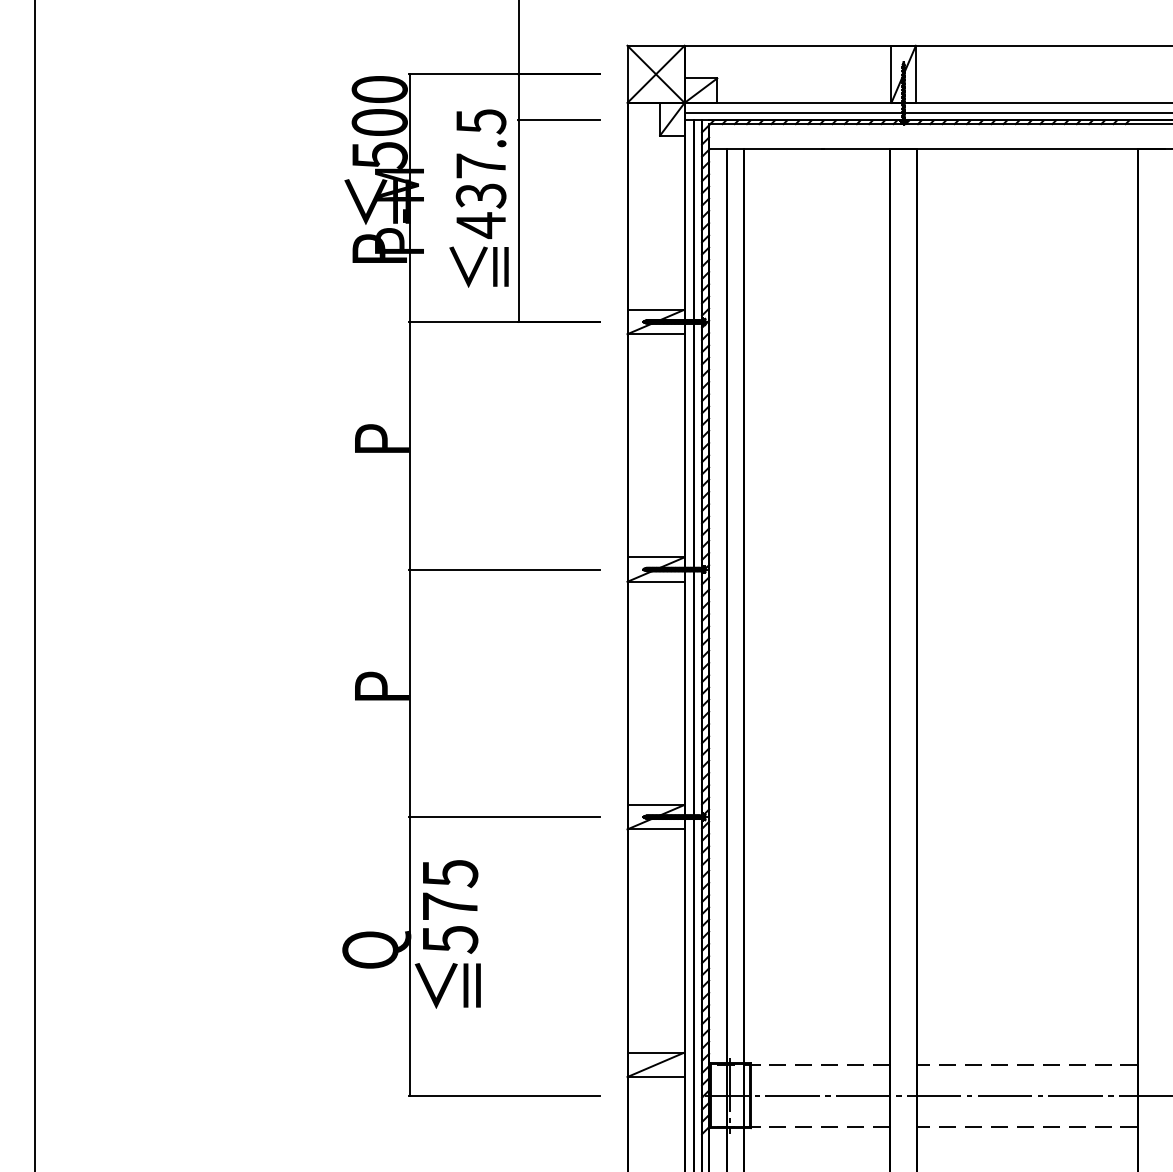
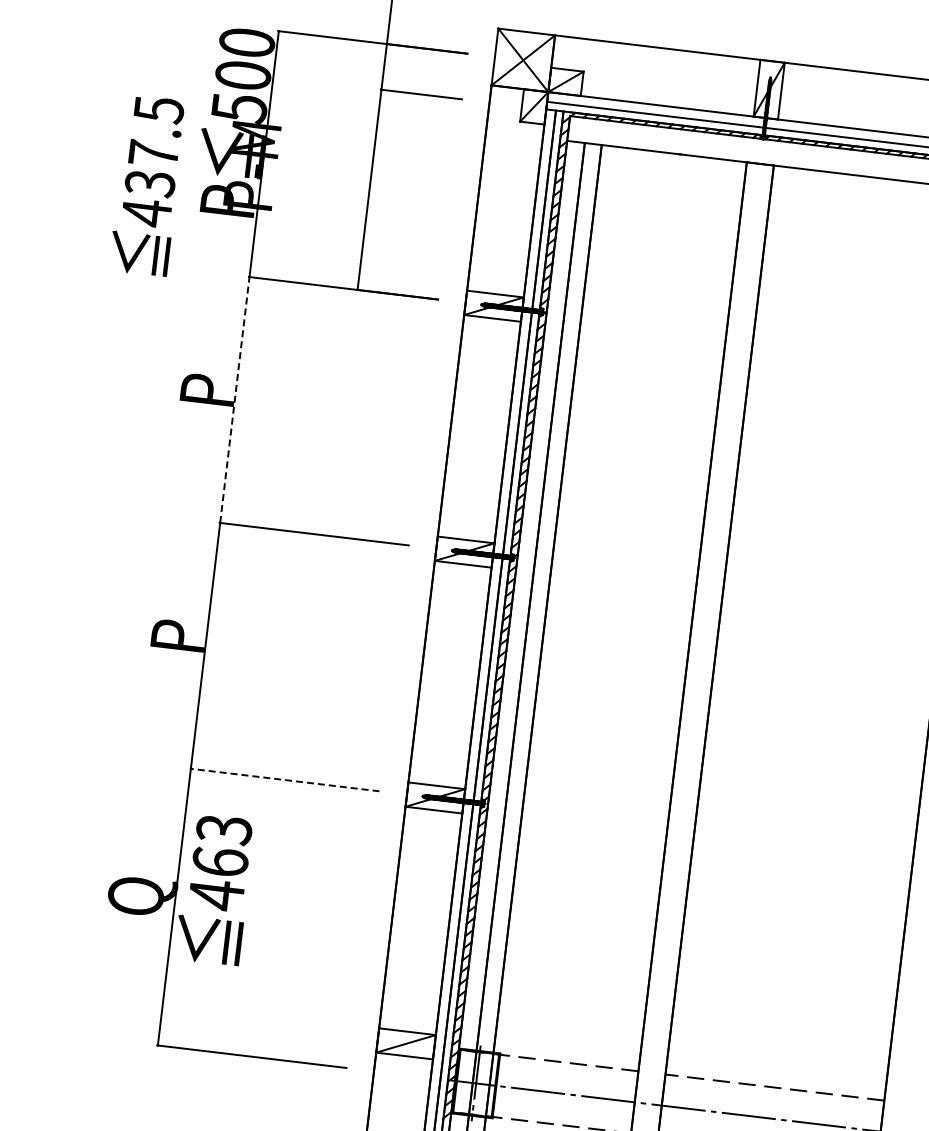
text: (478, 198) -> (147, 185), moved
line: (409, 445) -> (234, 399), solid -> dashed
line: (504, 817) -> (284, 780), solid -> dashed
text: (450, 907) -> (220, 863), 575 -> 463

